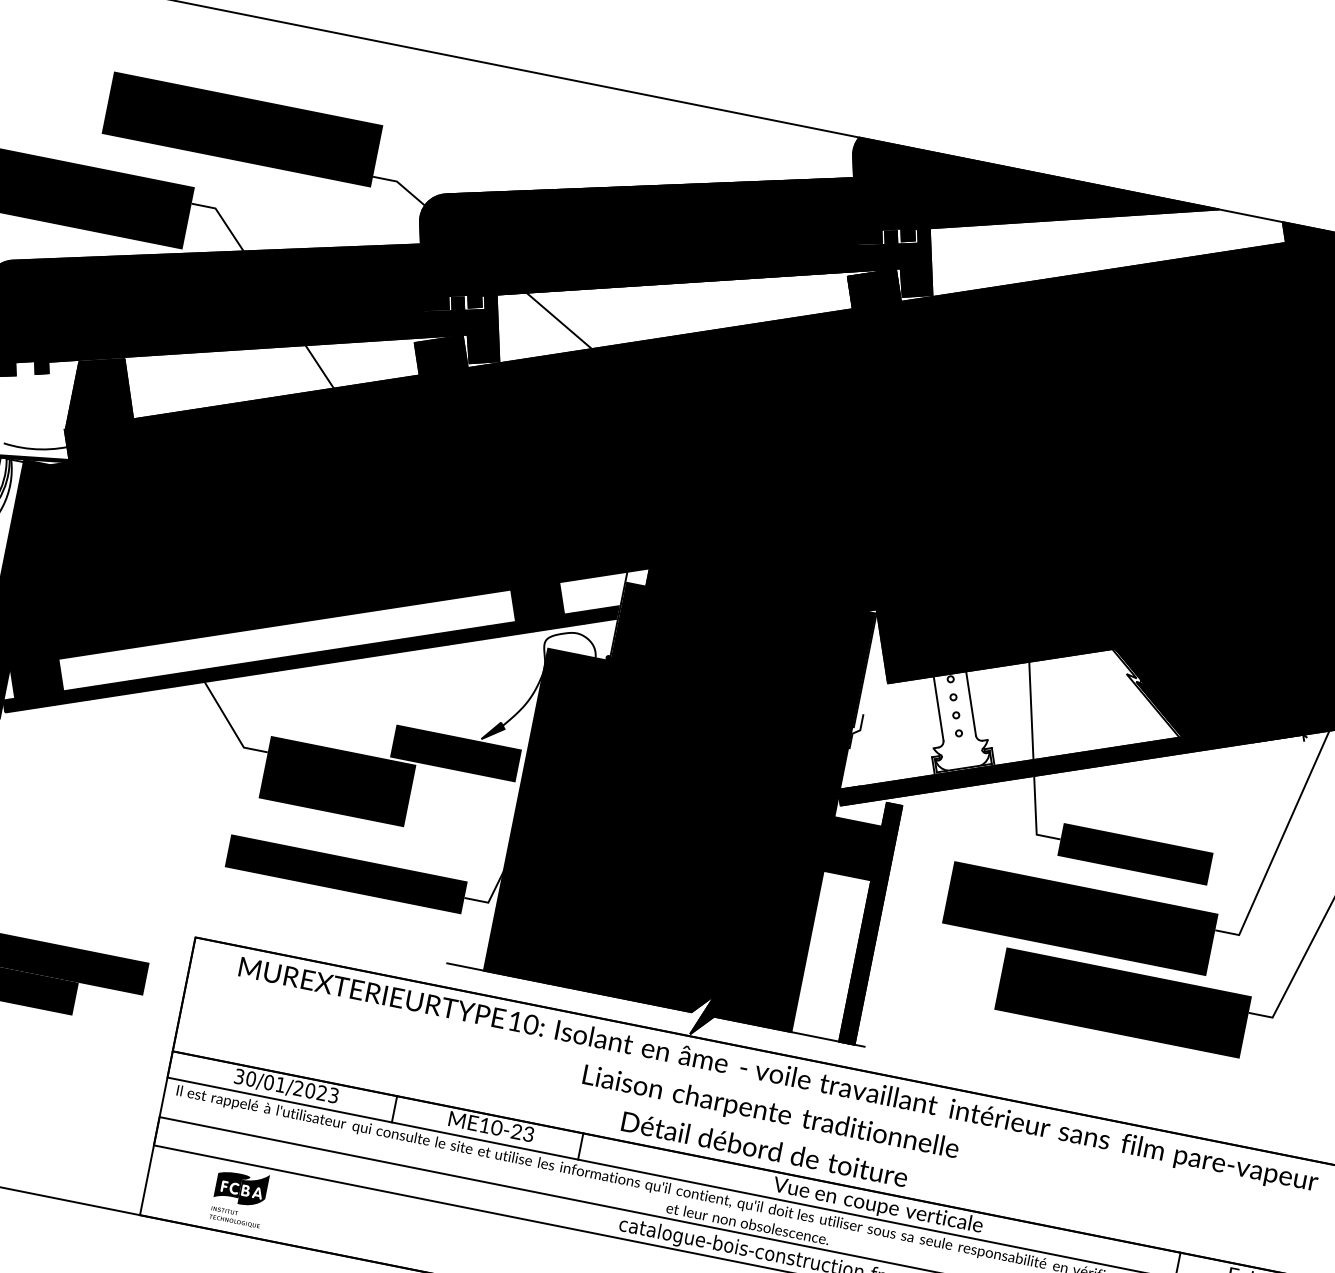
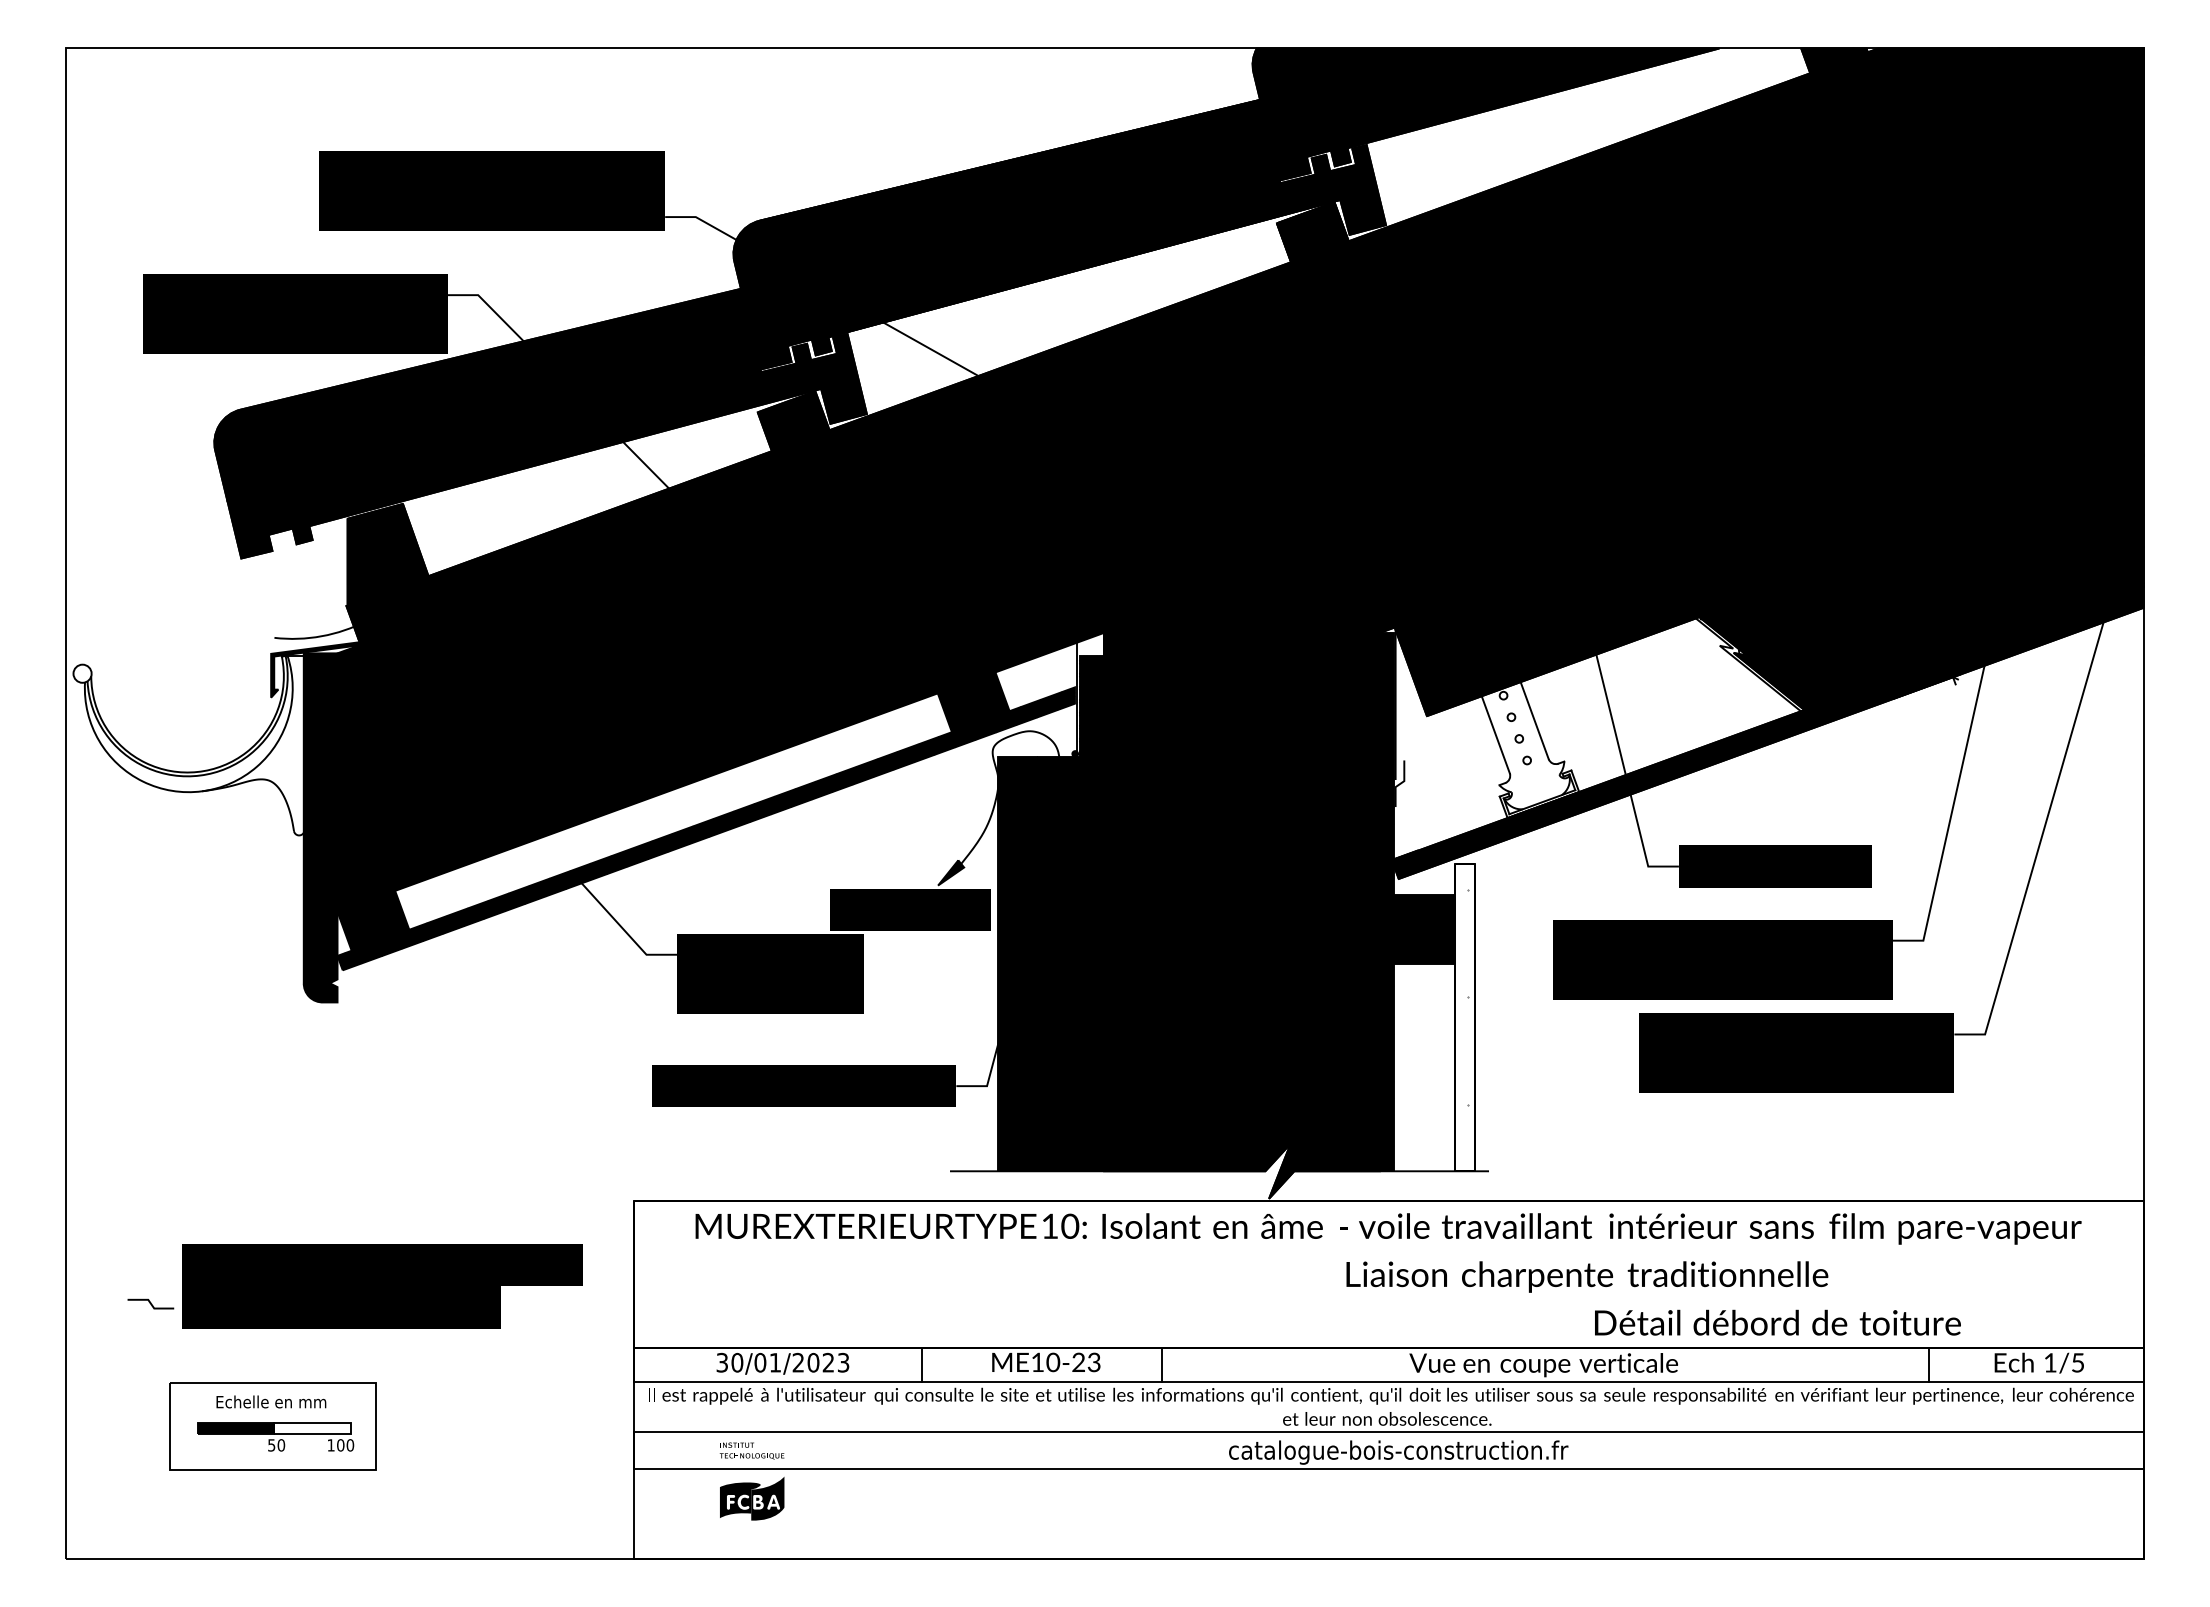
fill: (870, 923) -> (1464, 1017), removed
text: (770, 1113) -> (1587, 1276), moved
text: (764, 1149) -> (1777, 1322), moved
part: (235, 1217) -> (751, 1450), moved

